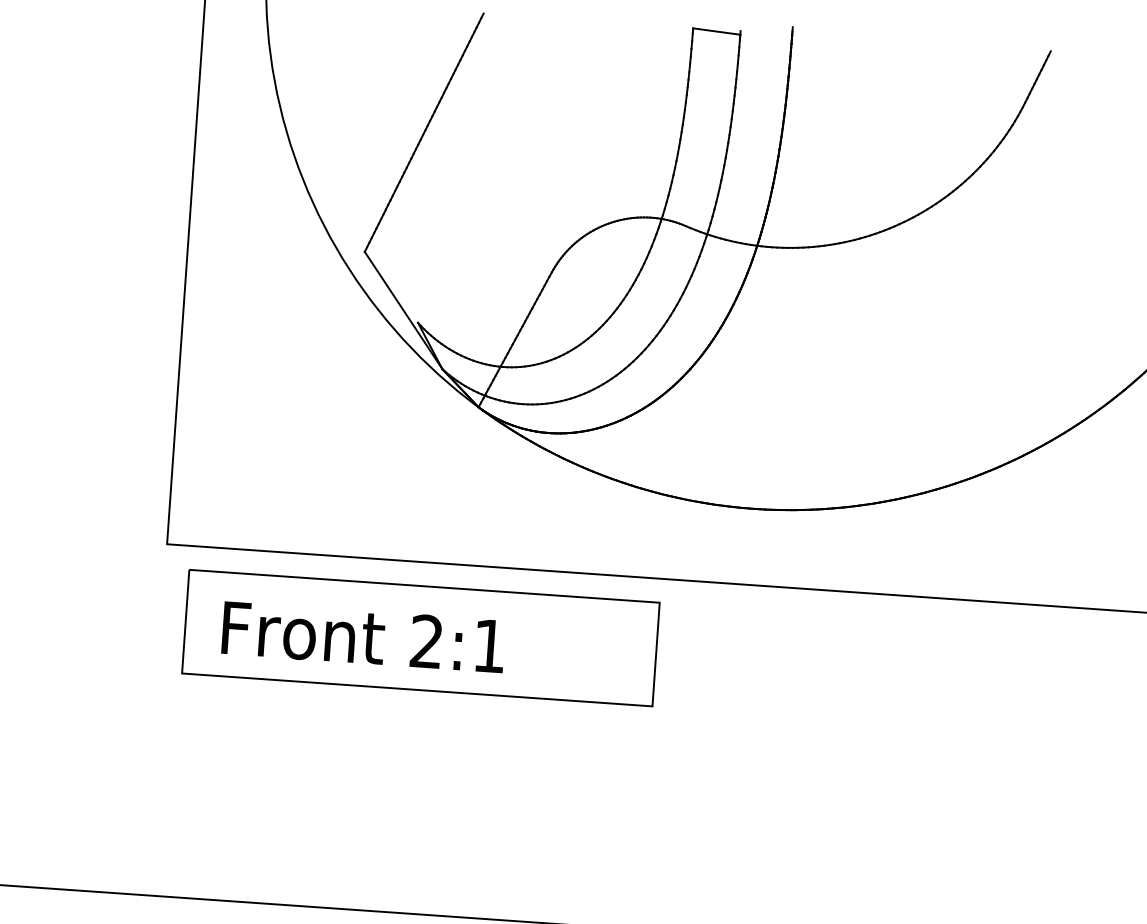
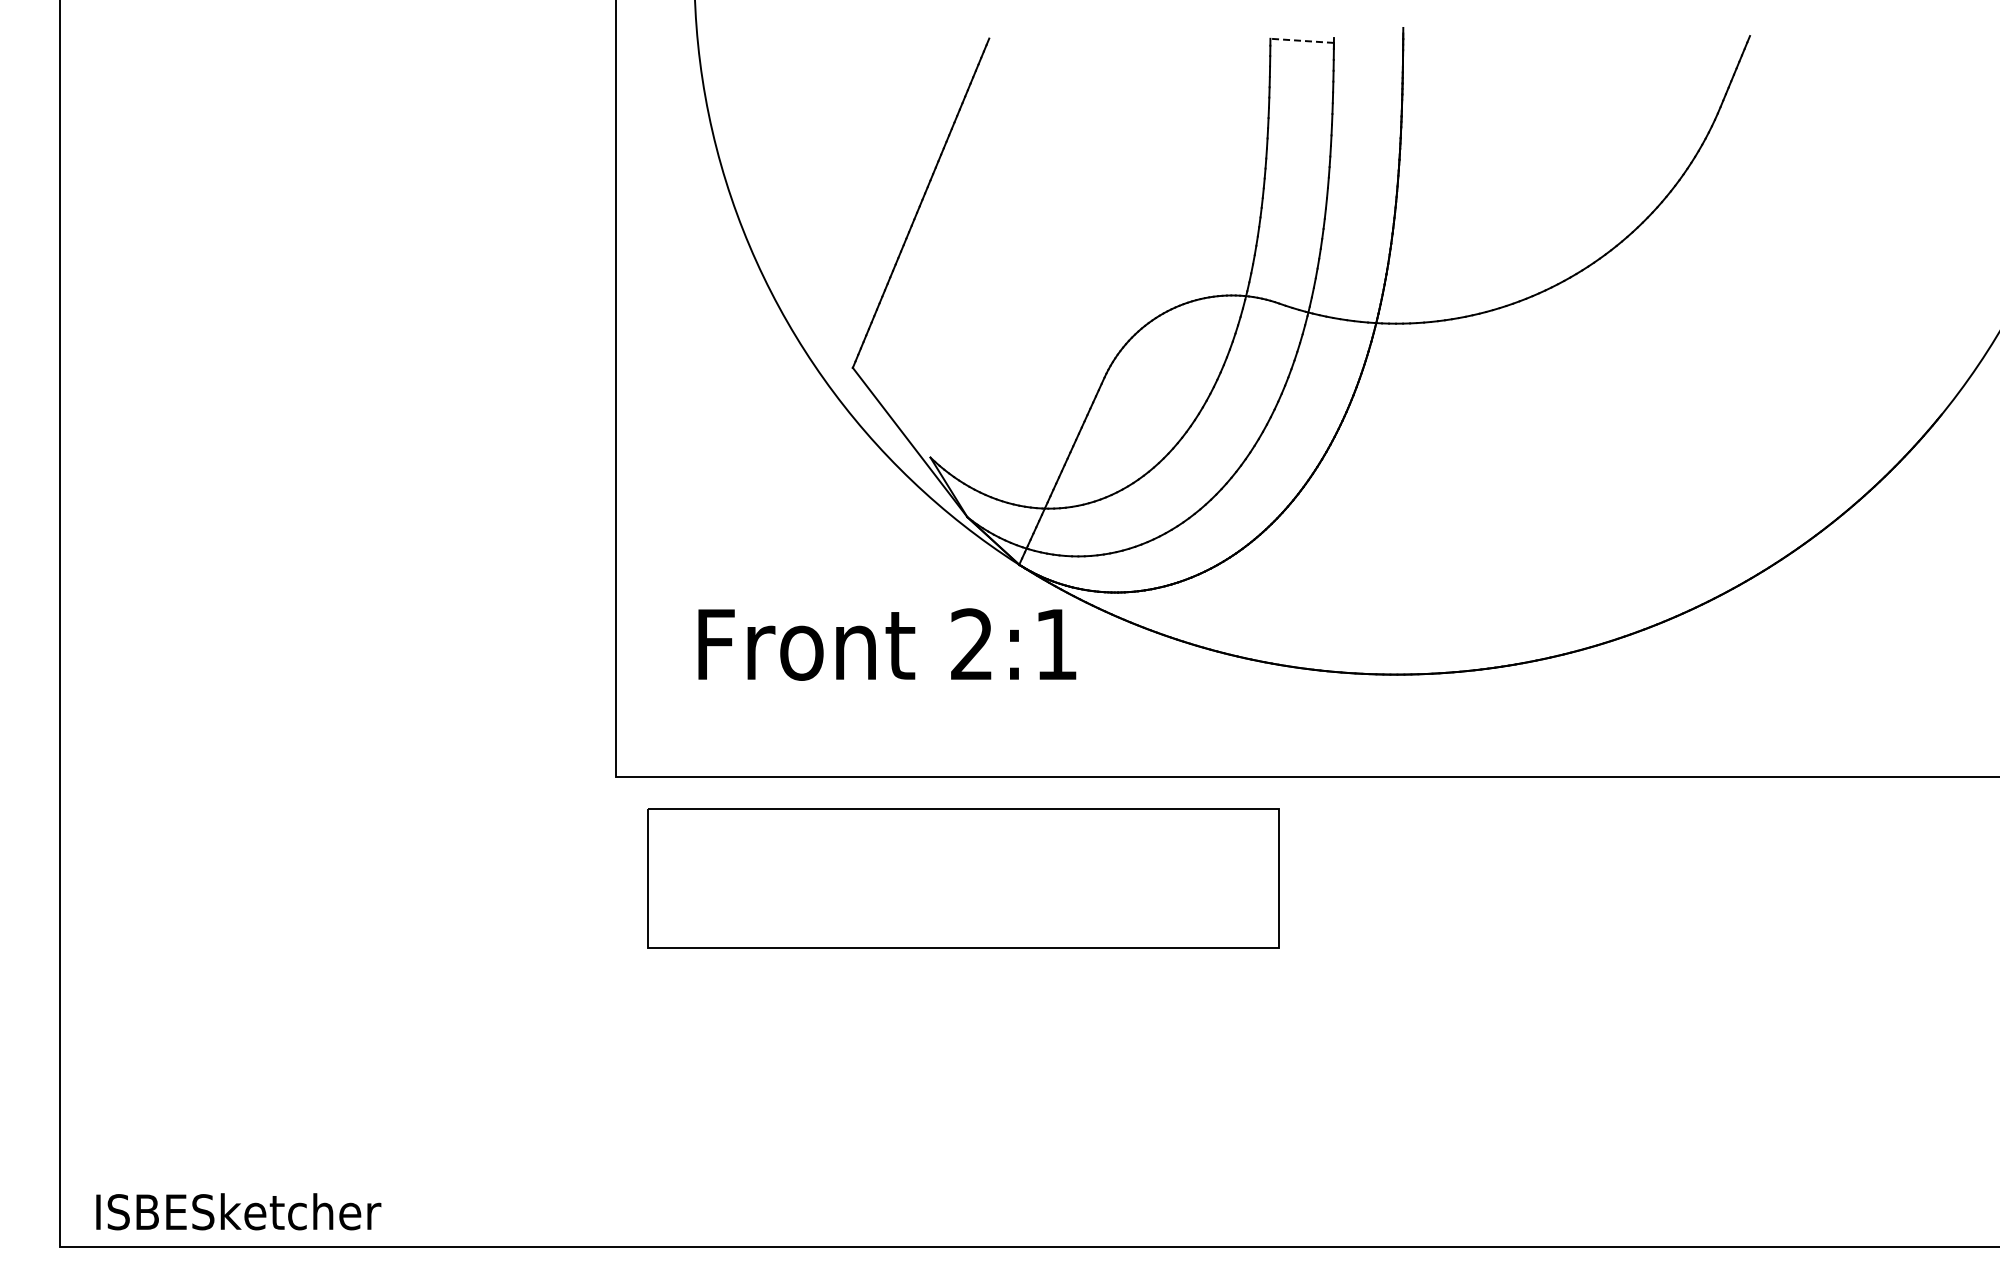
line: (717, 31) -> (1302, 40), solid -> dashed
text: (363, 637) -> (887, 644), moved

